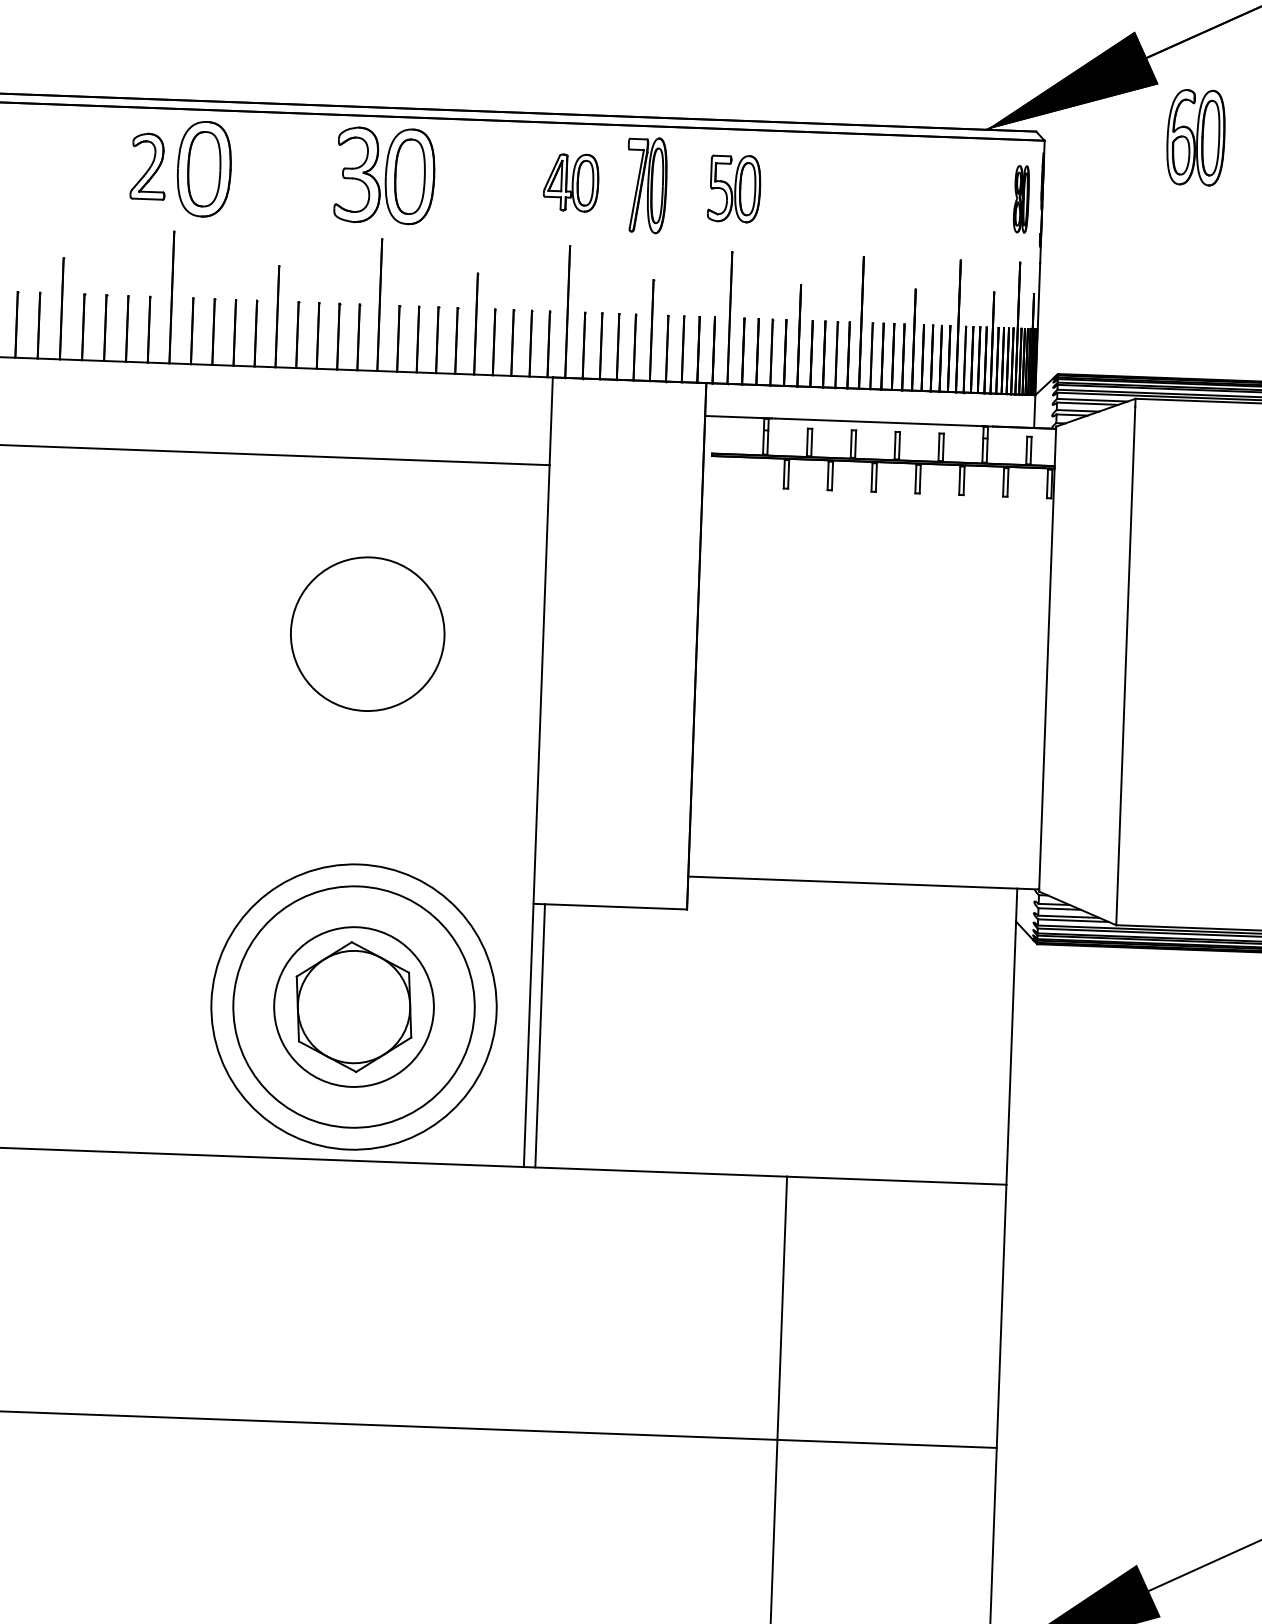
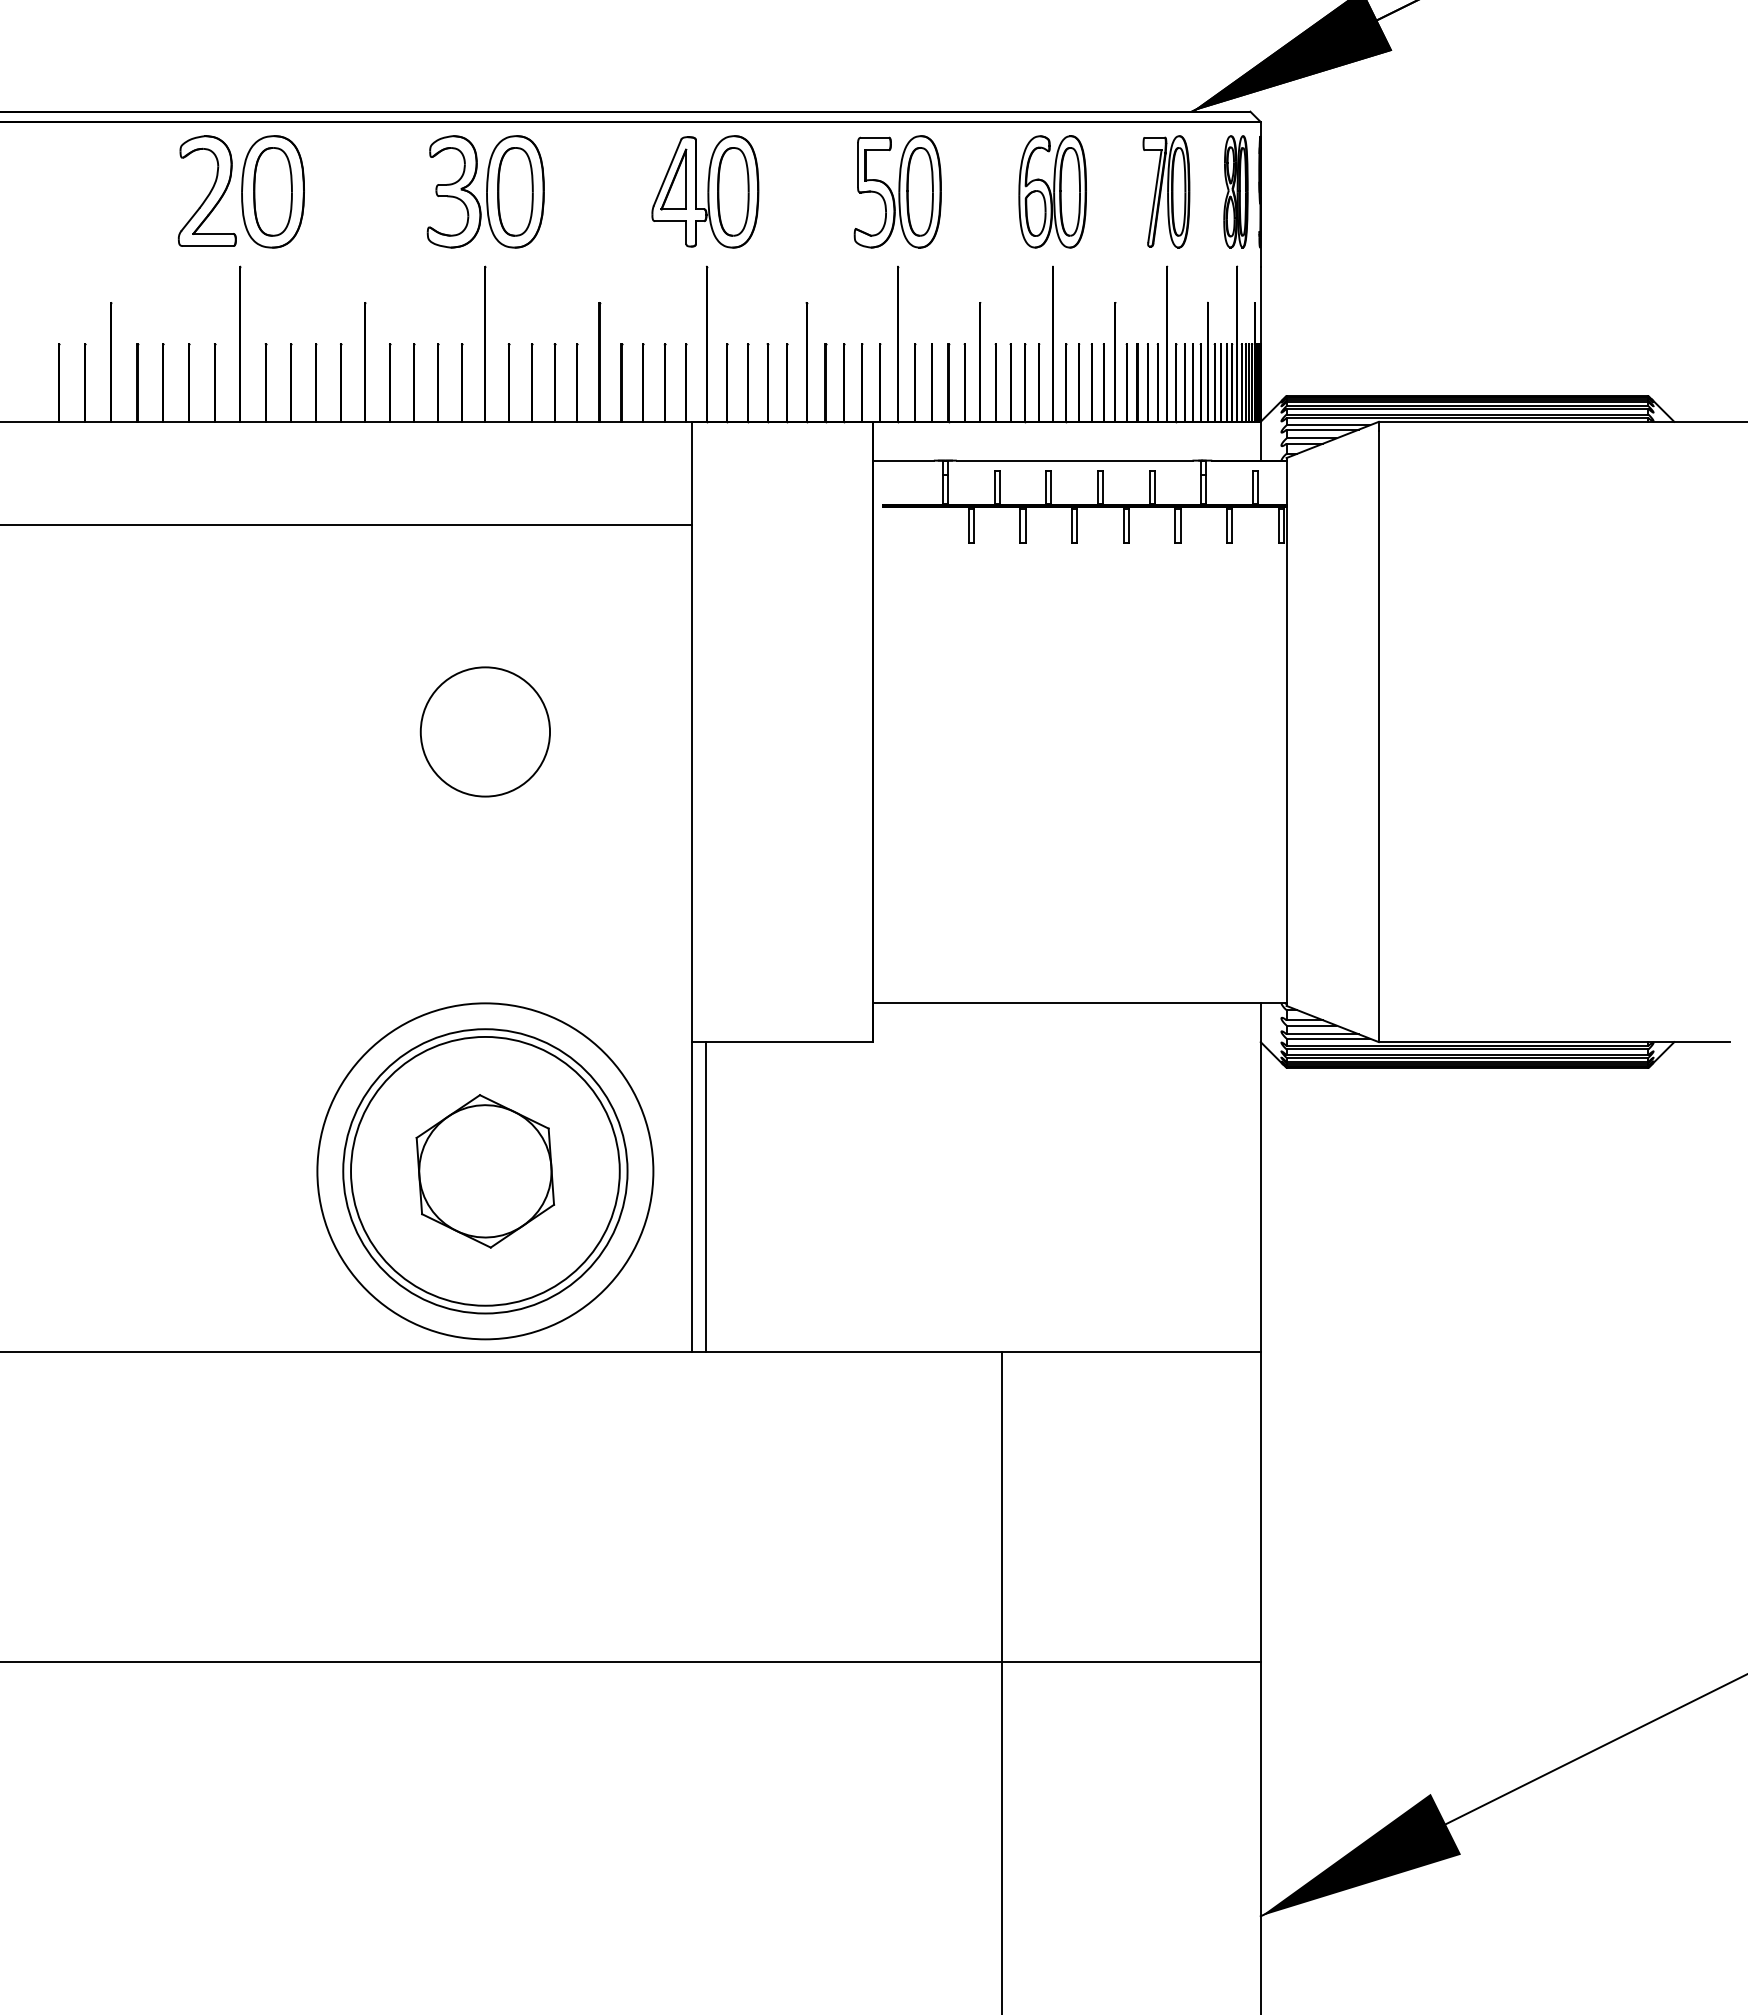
part: (1195, 137) -> (1052, 191), moved
part: (147, 166) -> (206, 190), size x1.43
part: (571, 182) -> (705, 191), size x1.67
part: (646, 185) -> (1166, 191), moved
part: (734, 188) -> (897, 191), size x1.43
part: (1021, 198) -> (1235, 191), size x1.43
circle: (367, 633) -> (485, 731), size x0.71
circle: (354, 1006) -> (485, 1170), size x1.43

